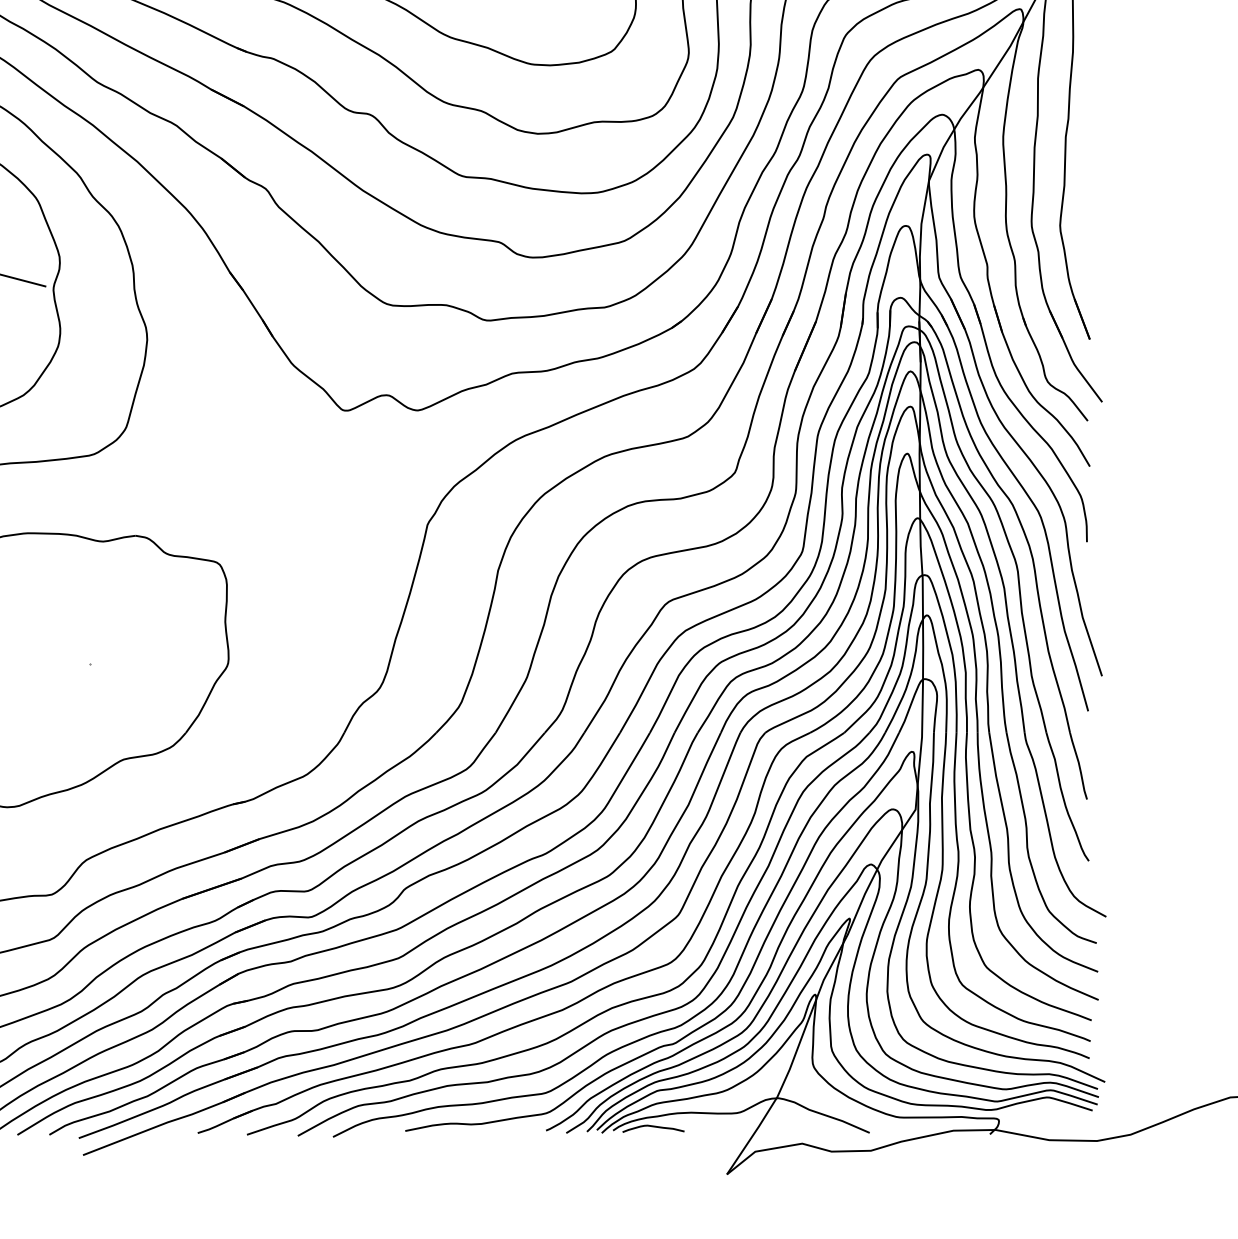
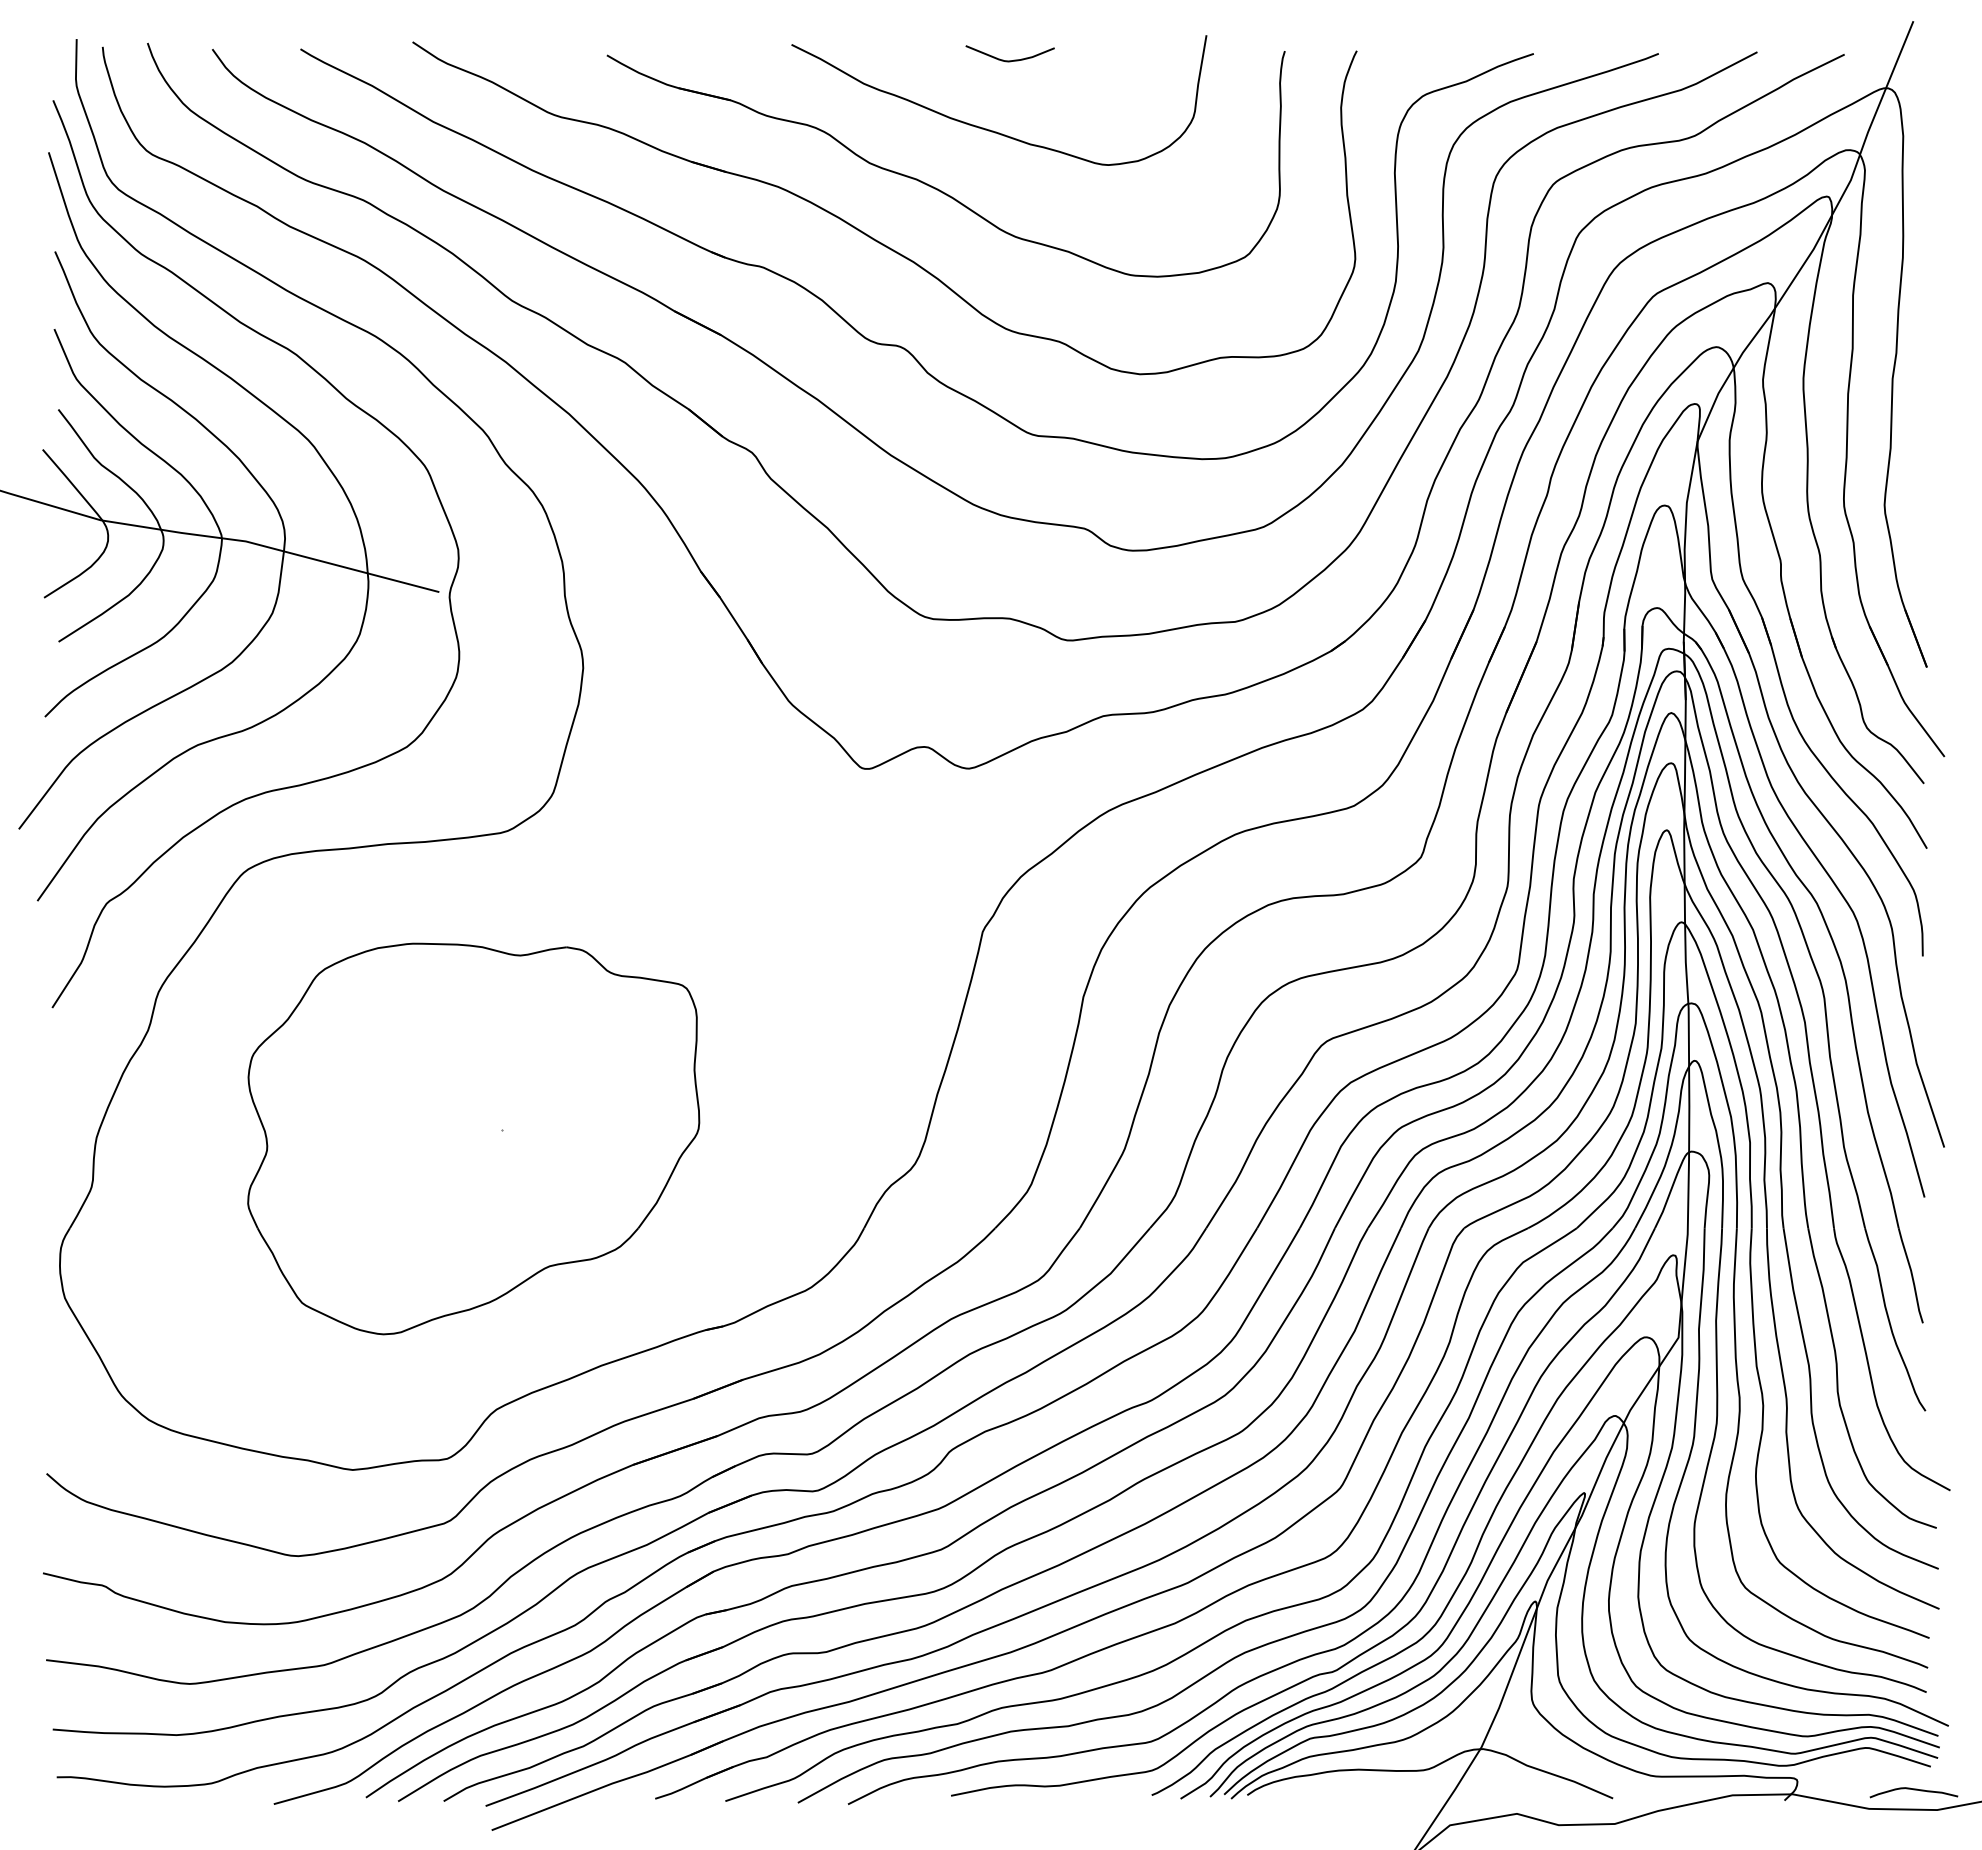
curve: (653, 1127) -> (1913, 1790), moved

